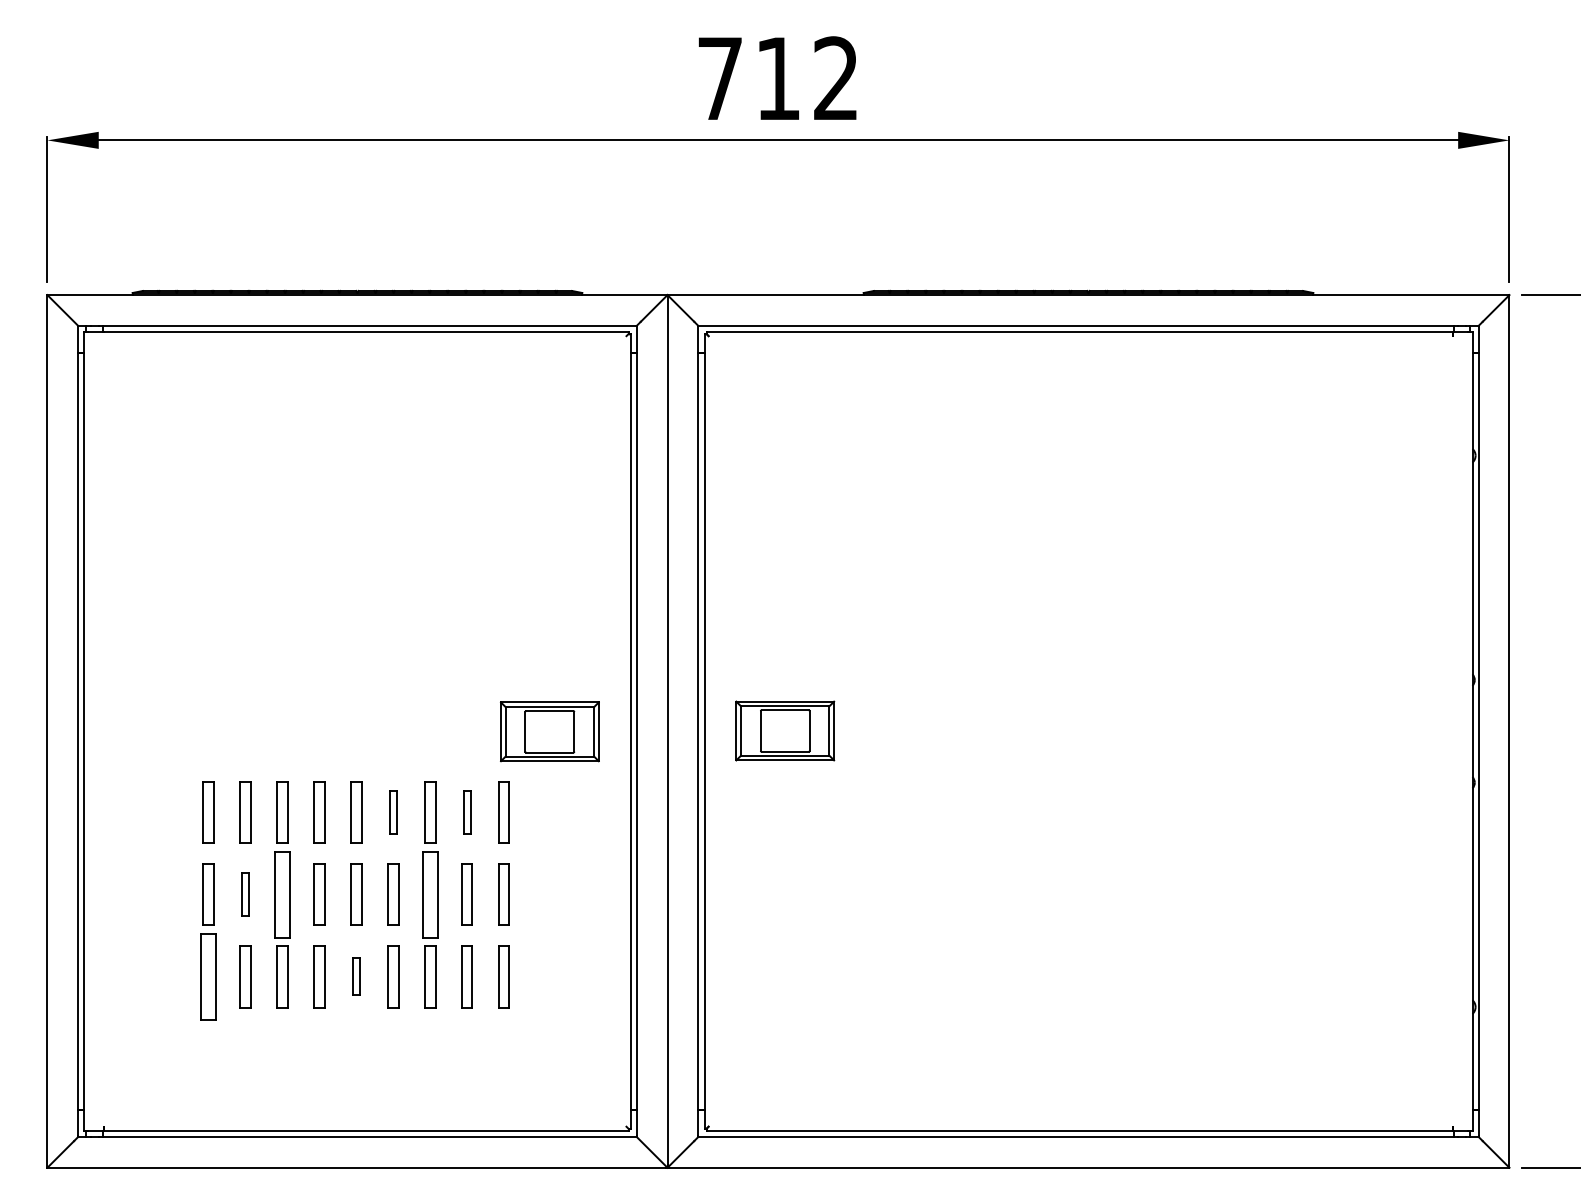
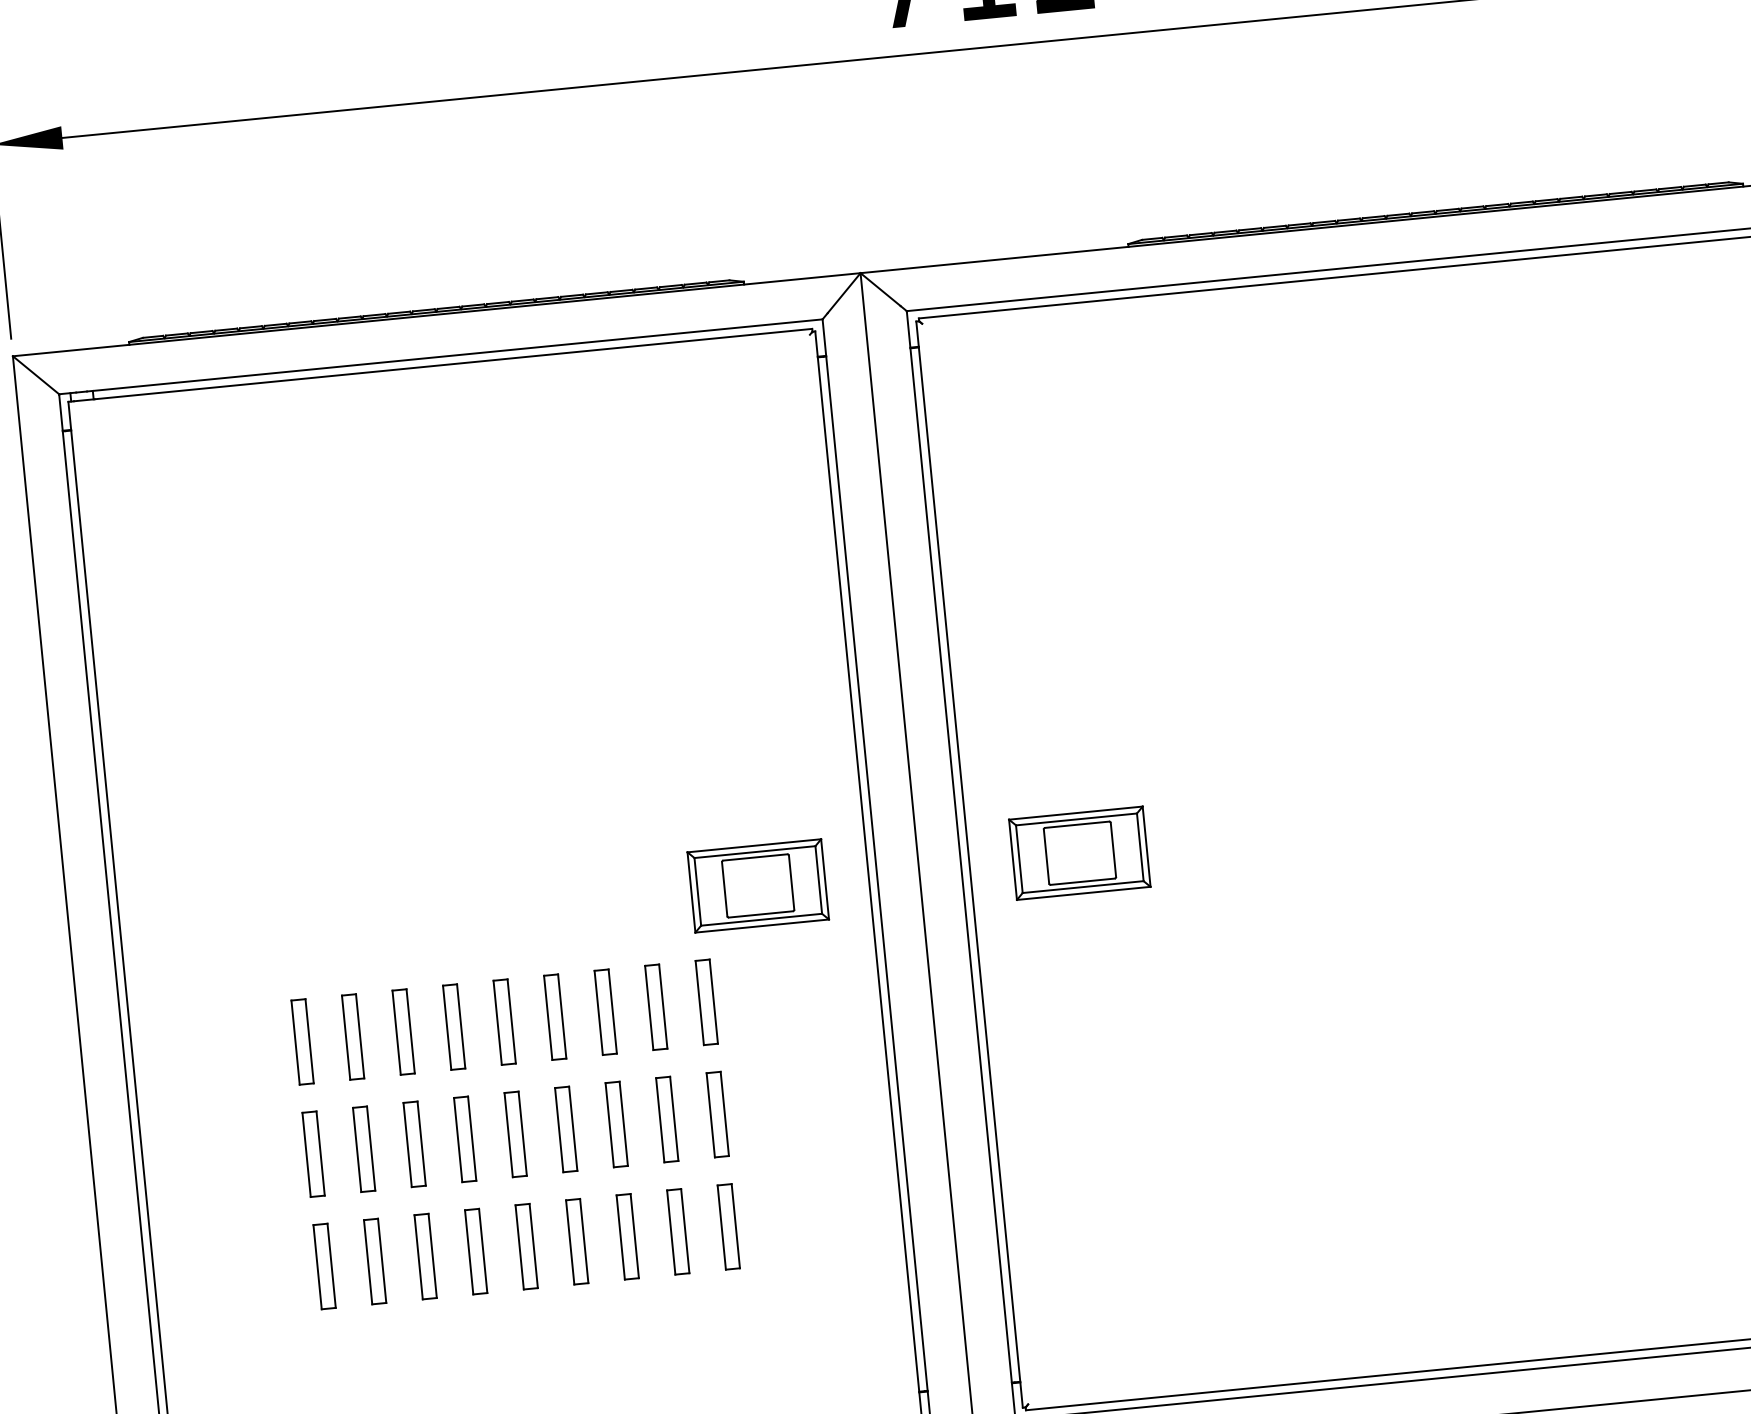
part: (393, 812) -> (555, 1017), size x1.43
part: (466, 812) -> (655, 1007), size x1.43
part: (245, 894) -> (364, 1149), size x1.43
part: (282, 894) -> (414, 1144), size x0.71
part: (430, 894) -> (616, 1124), size x0.71
part: (208, 976) -> (324, 1266), size x0.71
part: (356, 976) -> (526, 1246), size x1.67

